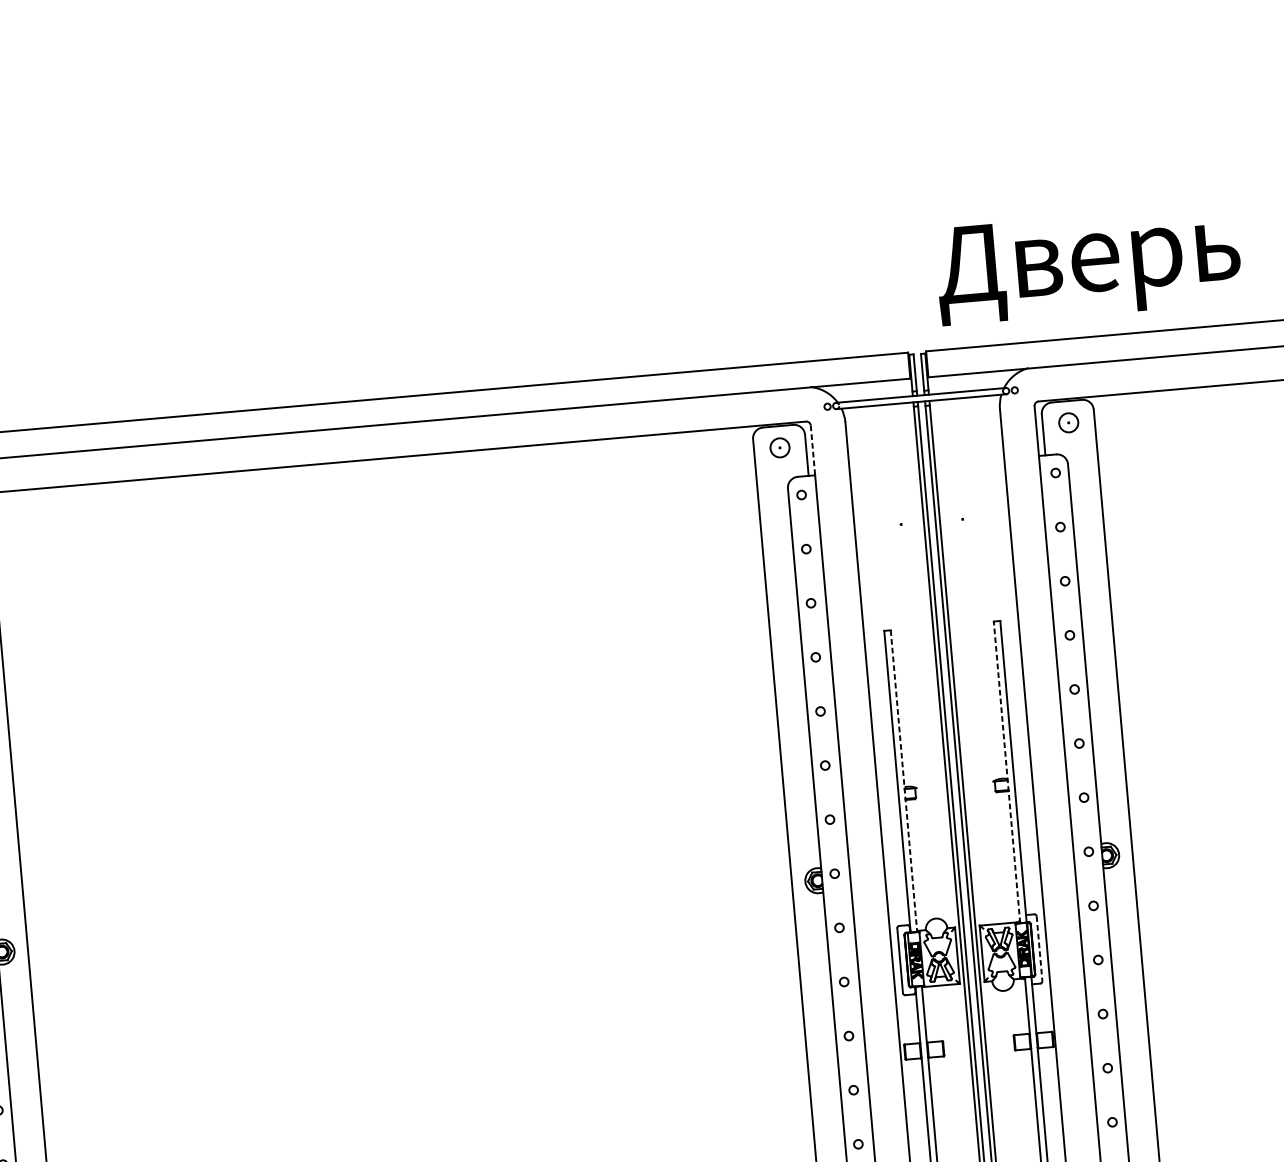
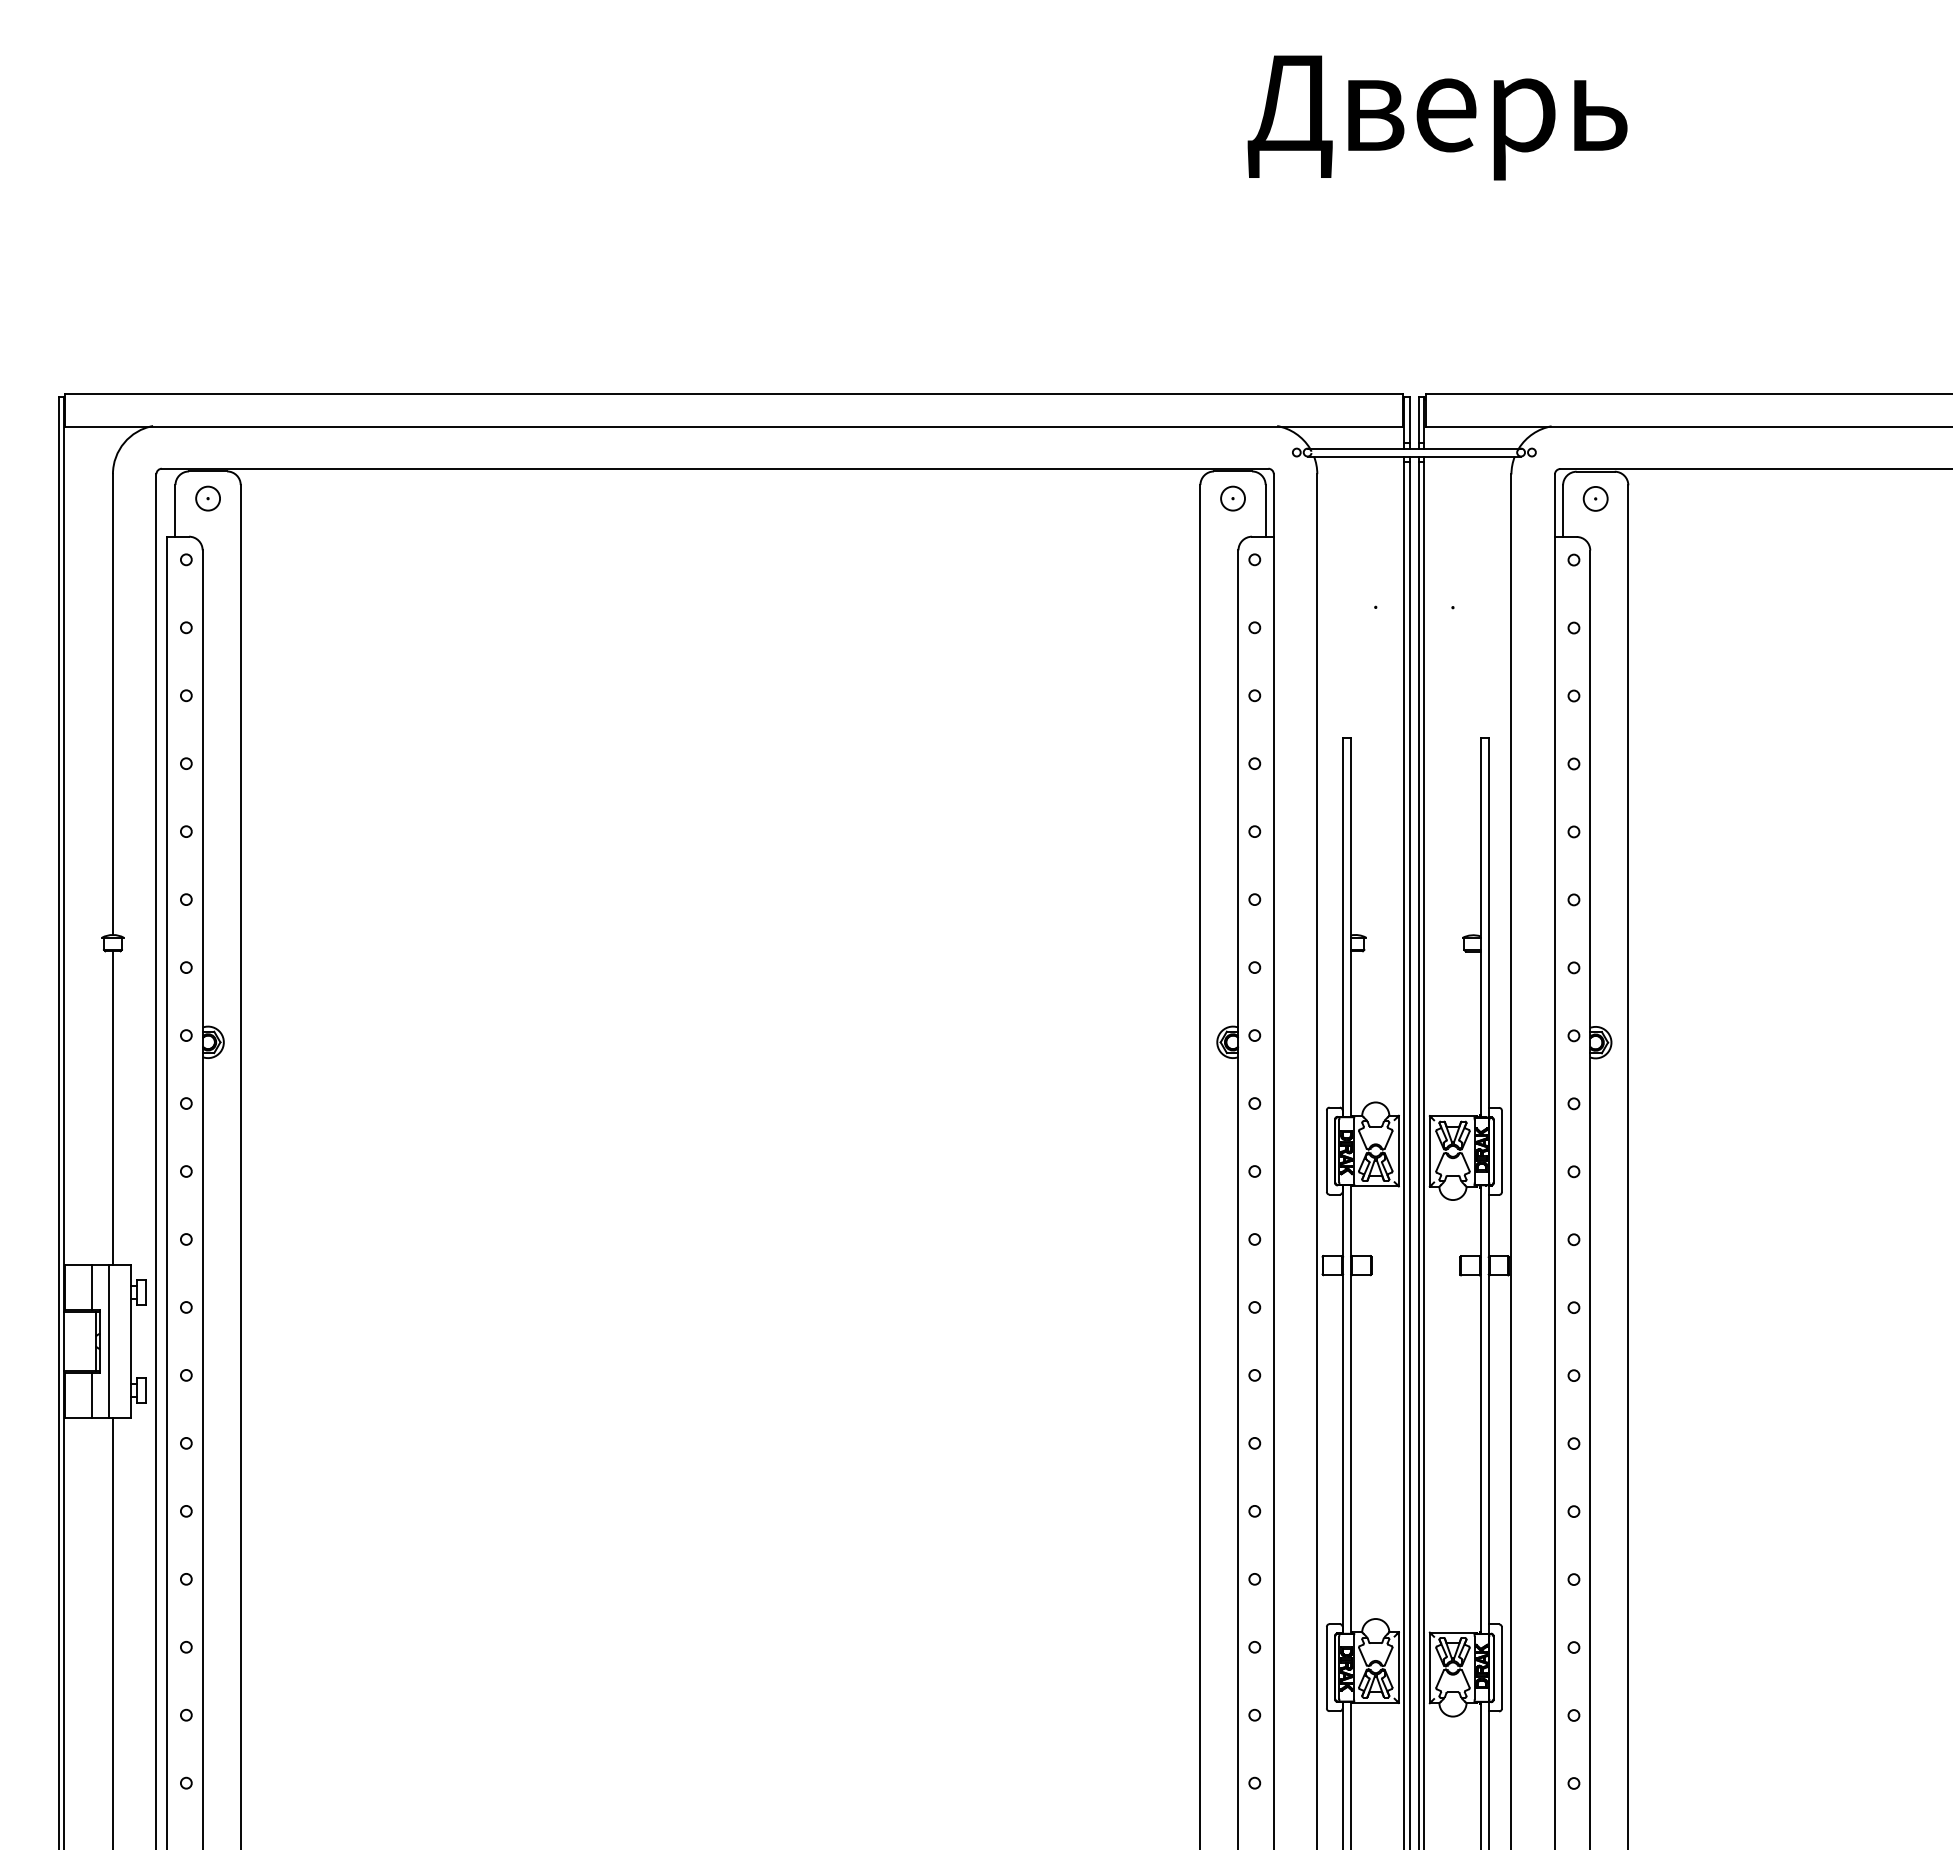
text: (1088, 265) -> (1437, 117), moved
line: (812, 450) -> (1273, 505), dashed -> solid
line: (1006, 772) -> (1480, 927), dashed -> solid
line: (904, 781) -> (1351, 928), dashed -> solid
line: (1039, 948) -> (1501, 1151), dashed -> solid

